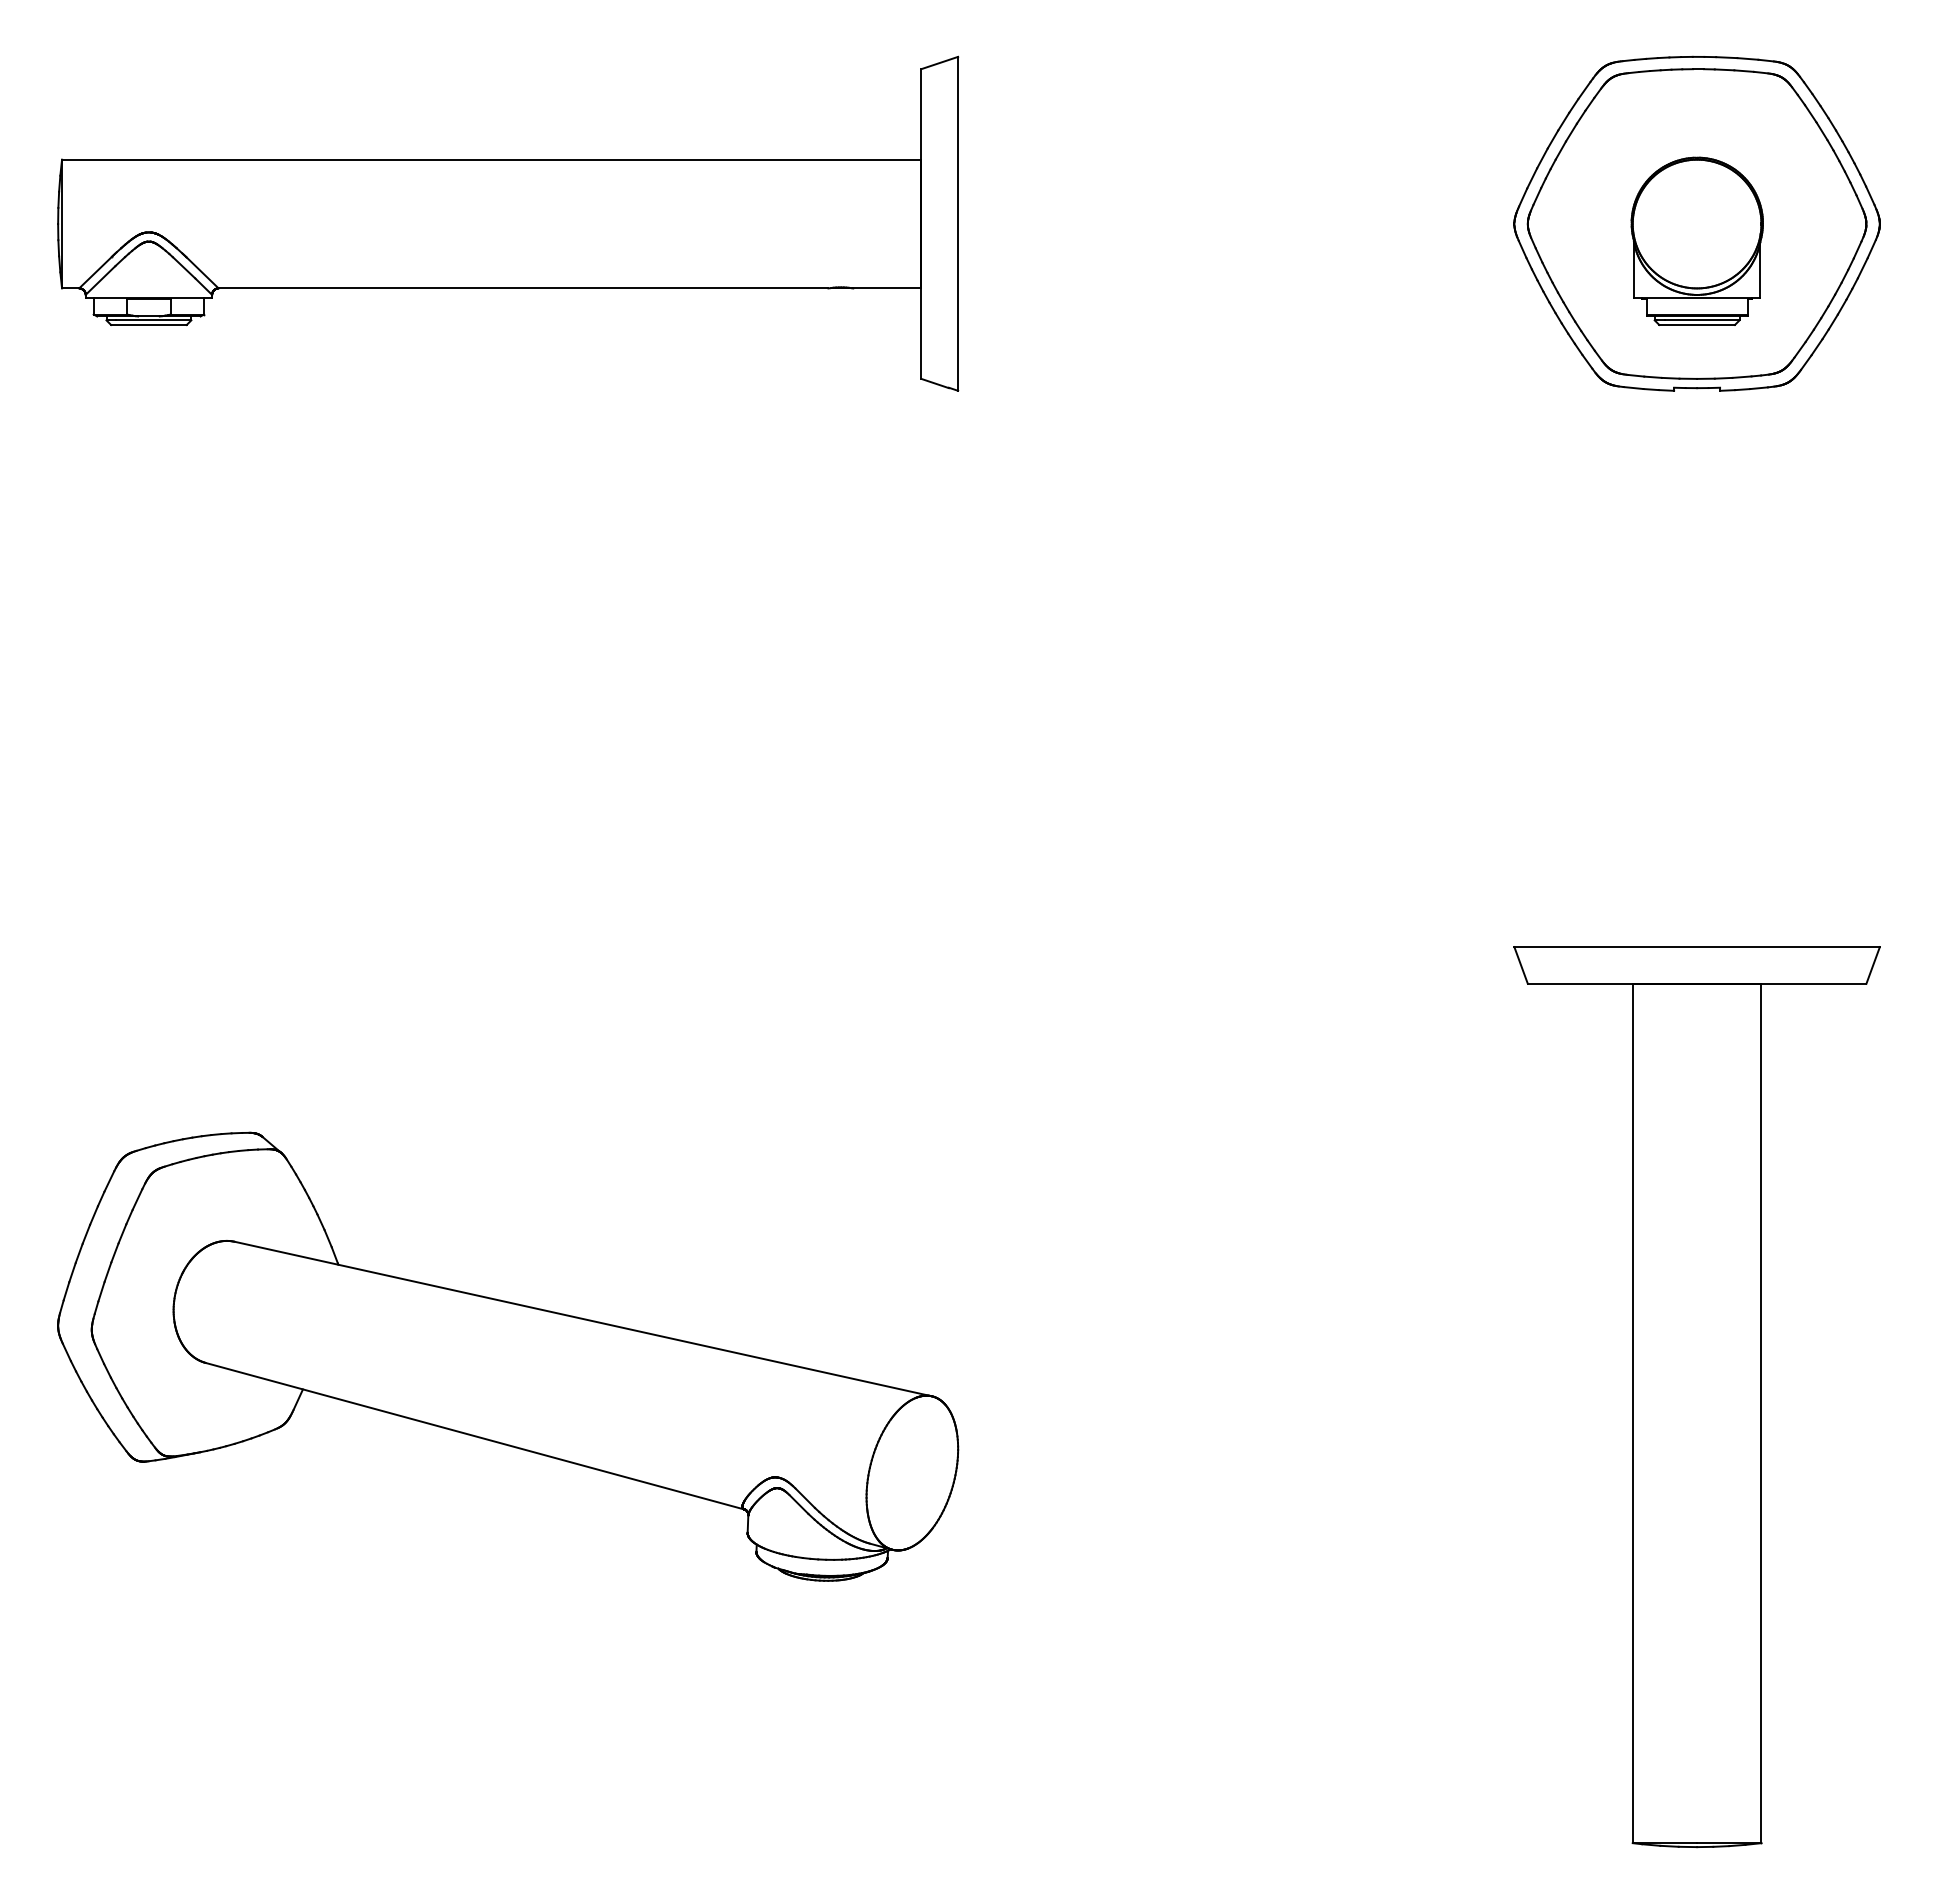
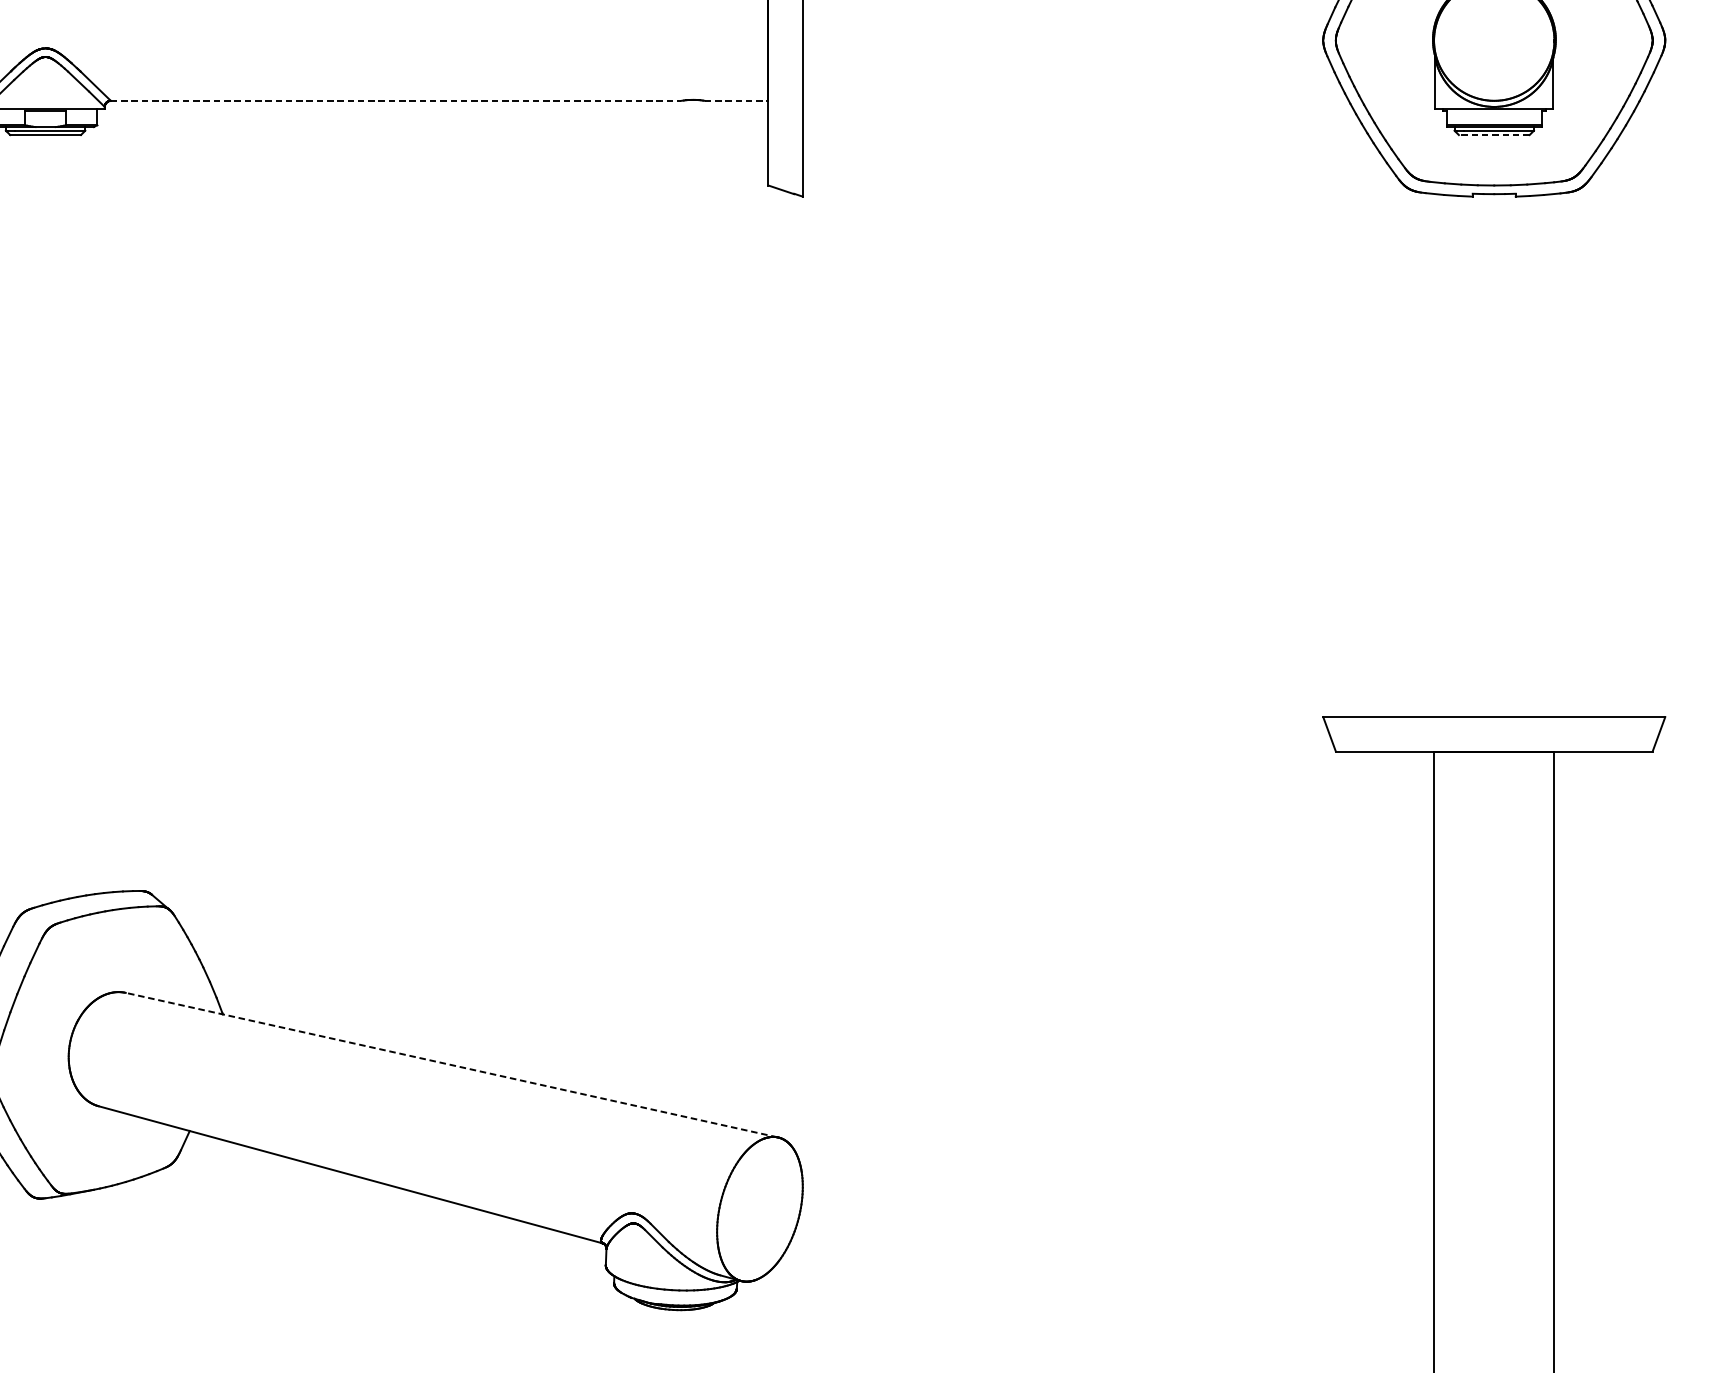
line: (523, 288) -> (396, 100), solid -> dashed
line: (887, 288) -> (736, 100), solid -> dashed
line: (1697, 324) -> (1494, 134), solid -> dashed
line: (582, 1318) -> (451, 1064), solid -> dashed

